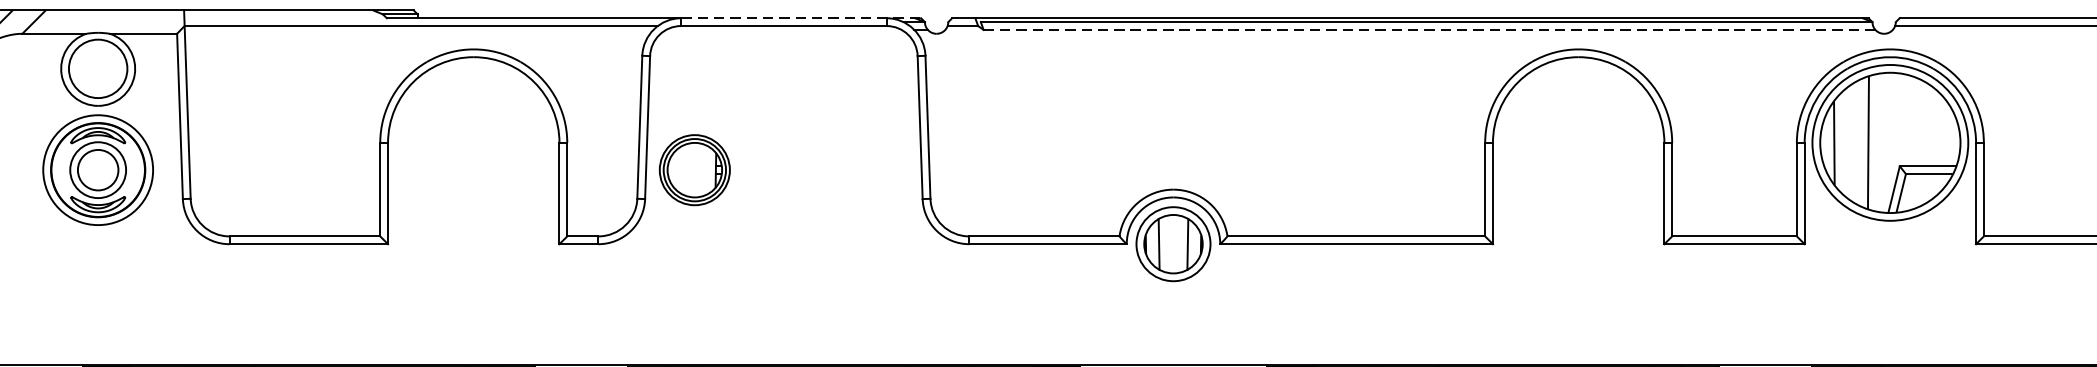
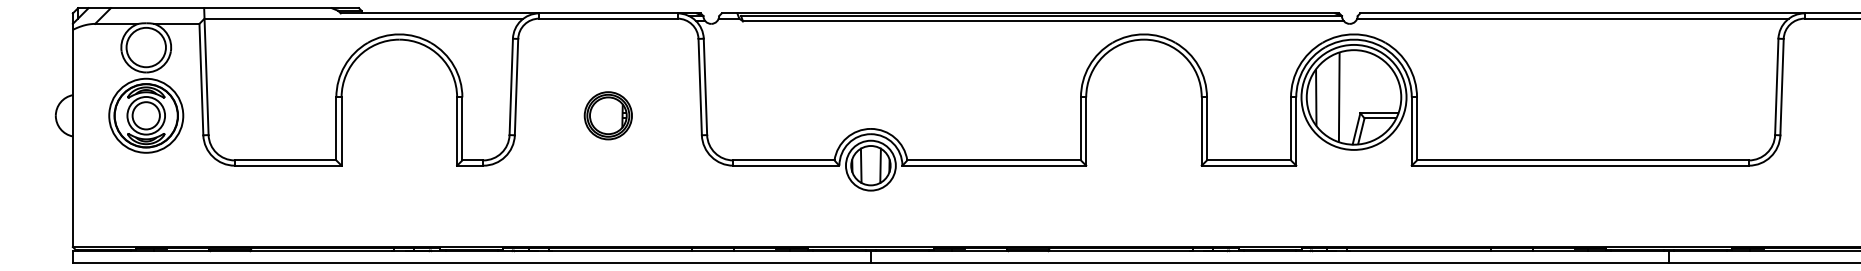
line: (801, 18) -> (620, 13), dashed -> solid
line: (1428, 30) -> (1042, 21), dashed -> solid
part: (693, 169) -> (607, 115), moved

